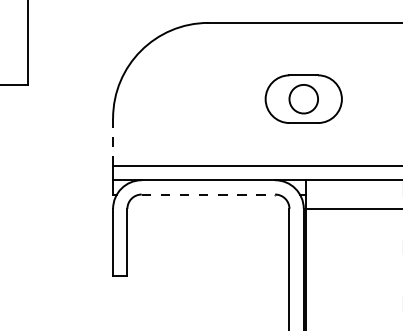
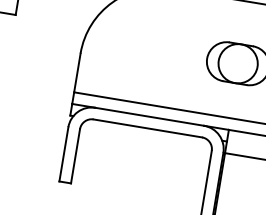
circle: (303, 99) -> (237, 63), size x1.67
line: (113, 142) -> (77, 73), dashed -> solid
line: (208, 194) -> (147, 128), dashed -> solid

